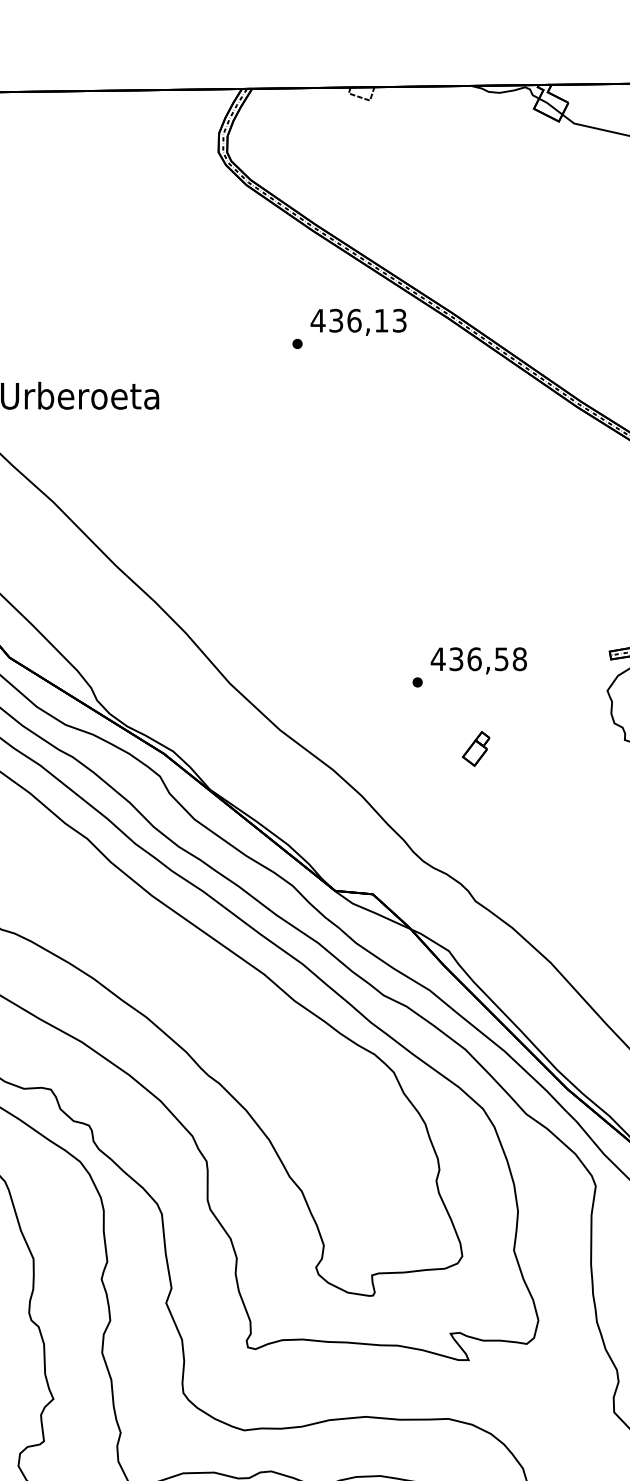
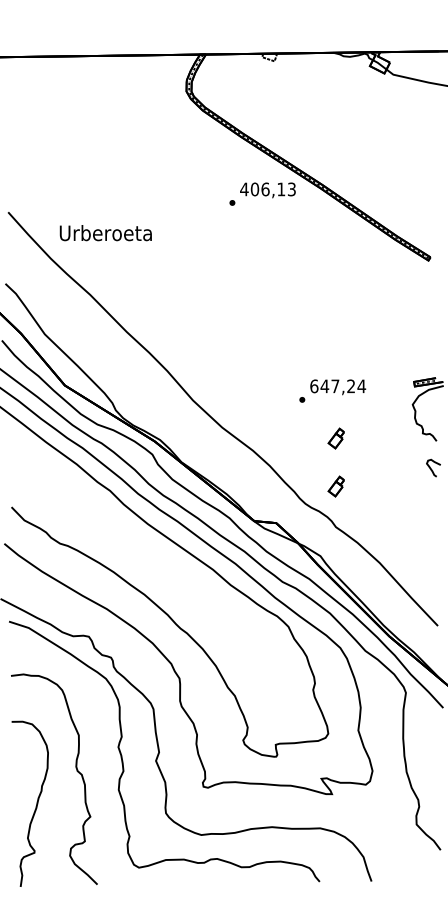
text: (335, 320) -> (254, 189), 436,13 -> 406,13
text: (479, 659) -> (338, 386), 436,58 -> 647,24
part: (474, 831) -> (335, 486), added

